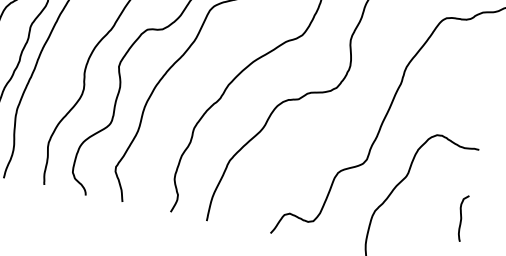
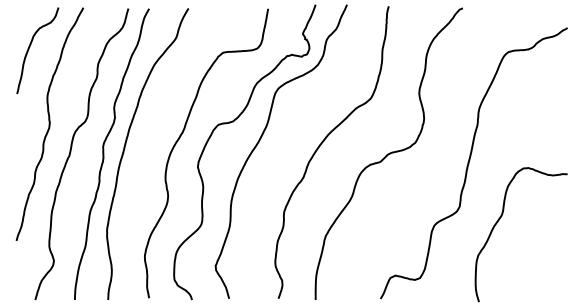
curve: (461, 218) -> (564, 244), removed

